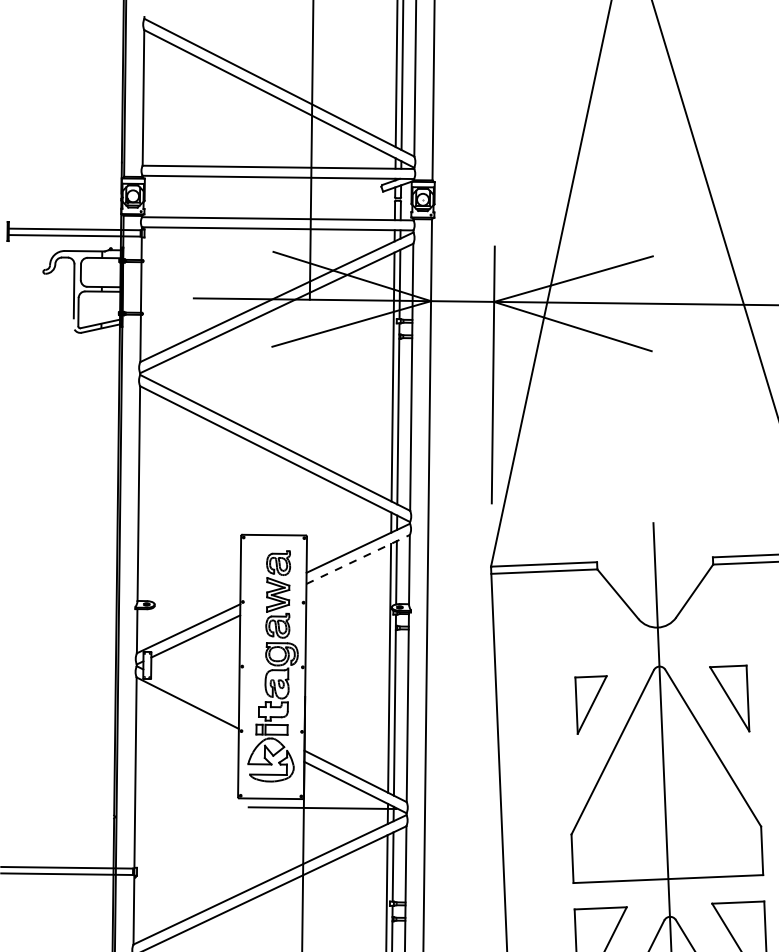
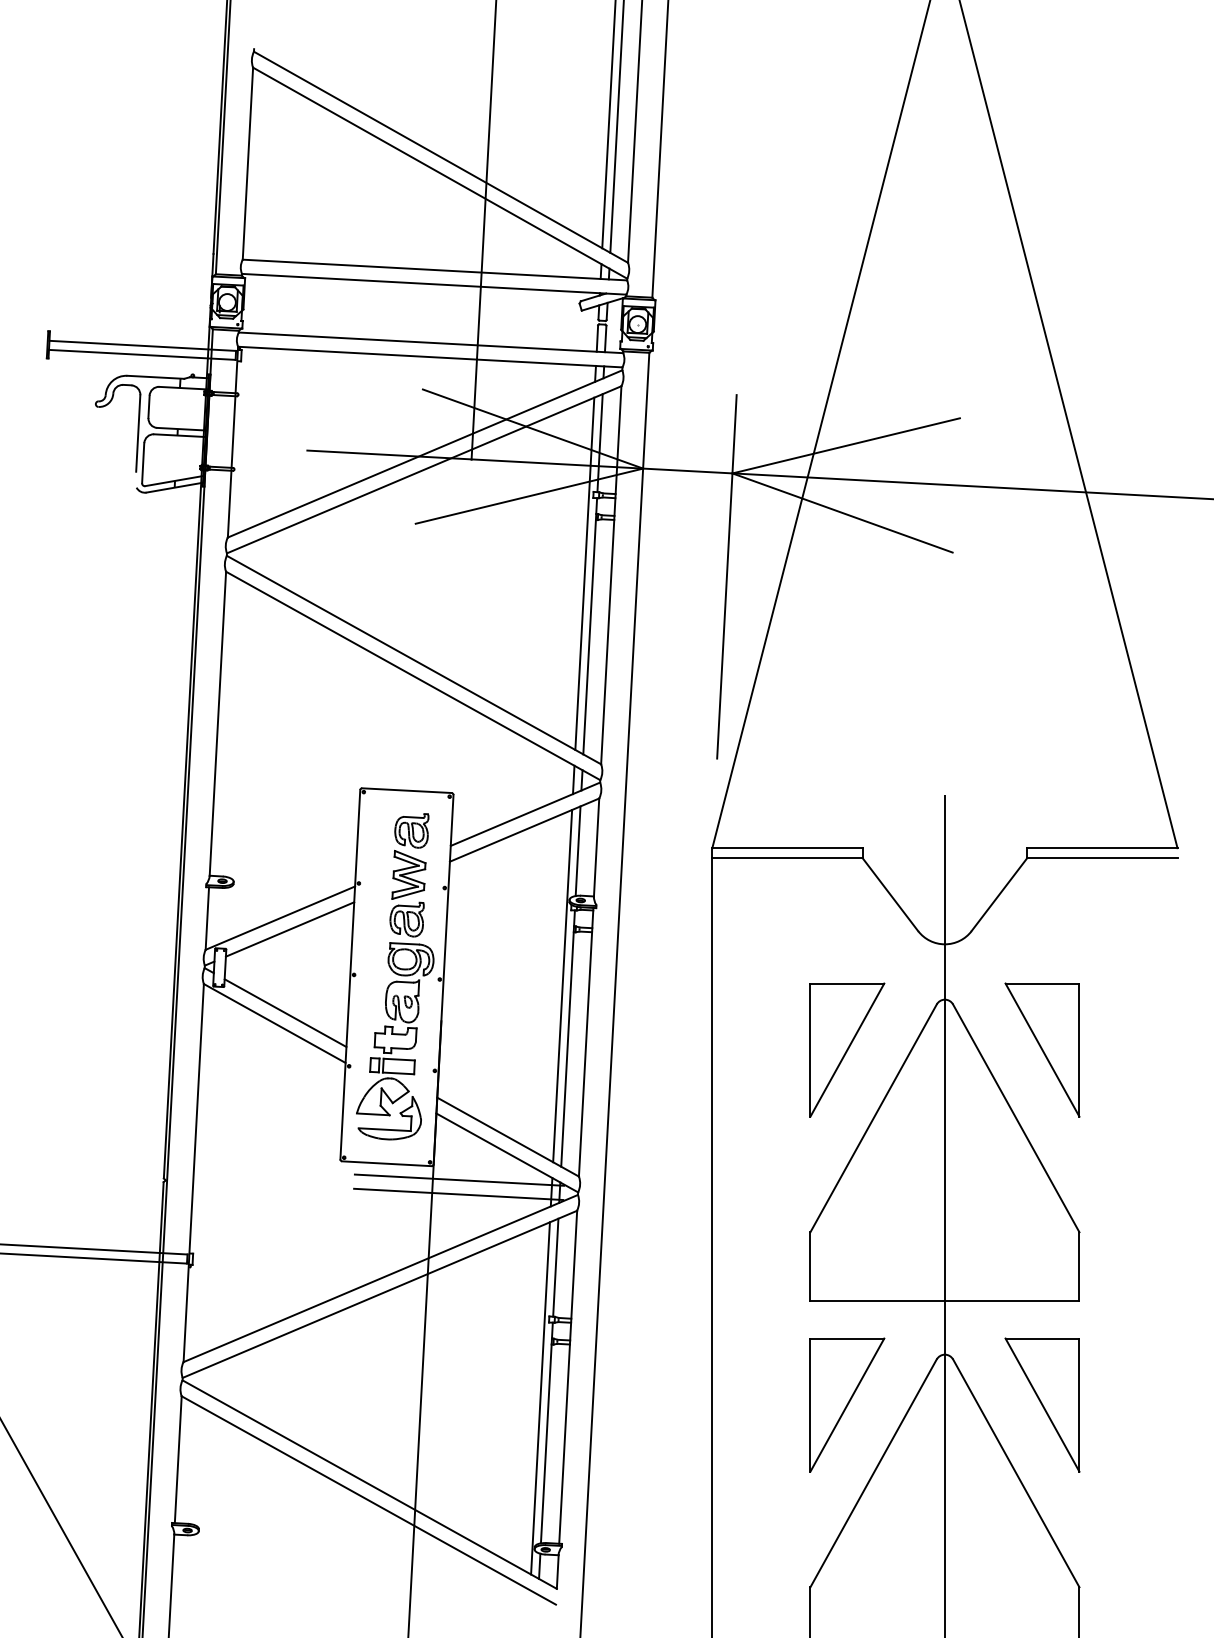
line: (358, 559) -> (525, 829), dashed -> solid
line: (195, 695) -> (285, 1013), added
part: (729, 698) -> (1042, 1049), size x1.43
part: (592, 704) -> (847, 1049), size x1.67
line: (322, 818) -> (458, 1194), added

